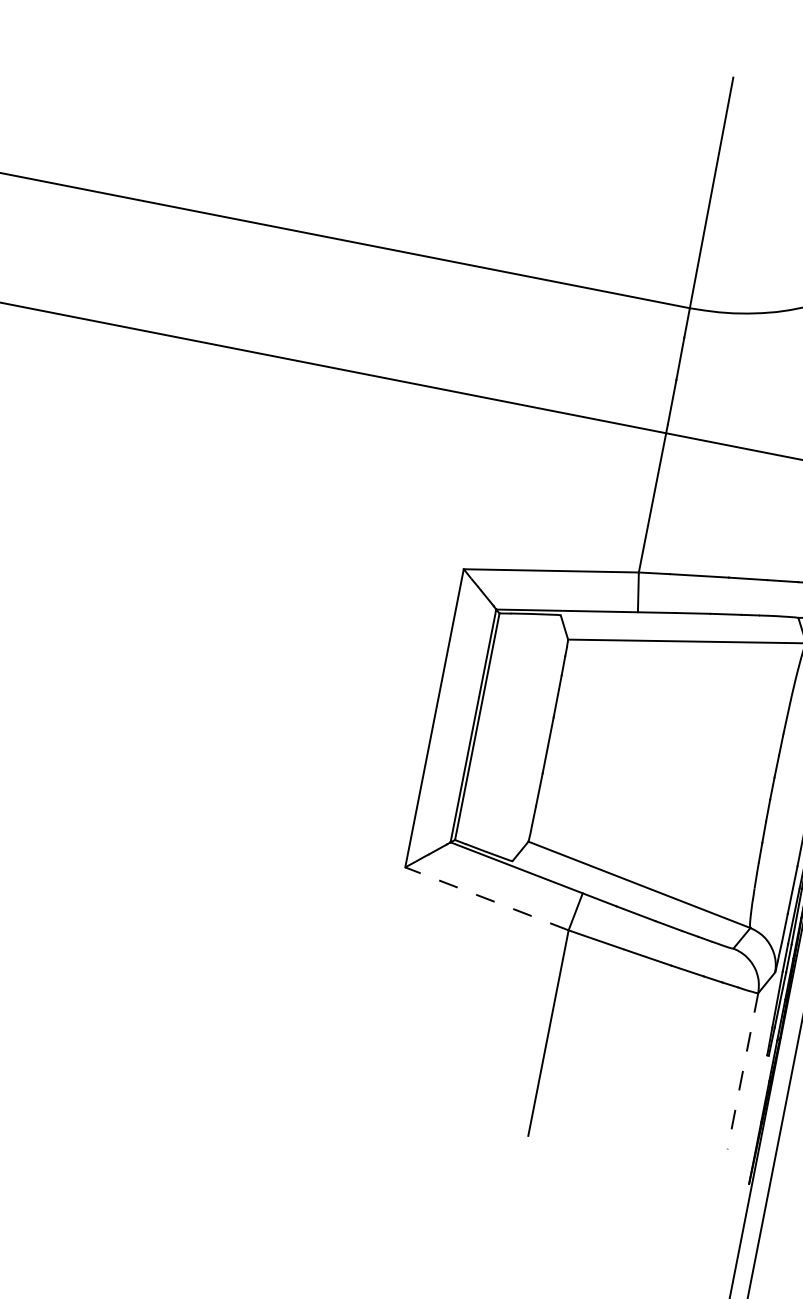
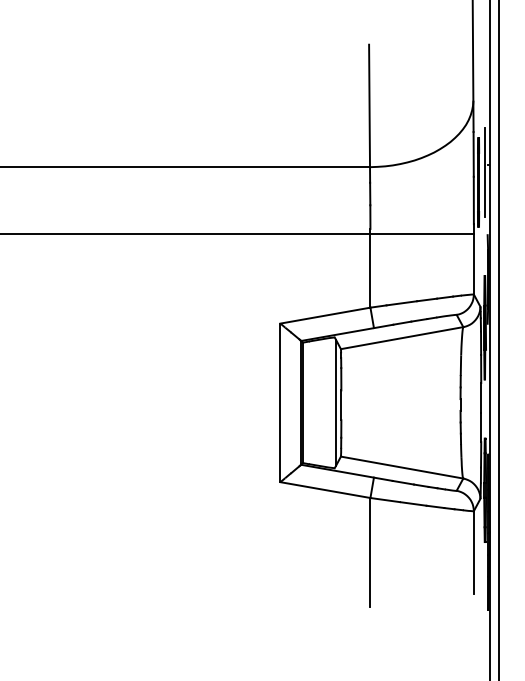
line: (540, 738) -> (336, 402), added
line: (486, 899) -> (325, 490), dashed -> solid
line: (742, 1070) -> (473, 552), dashed -> solid

